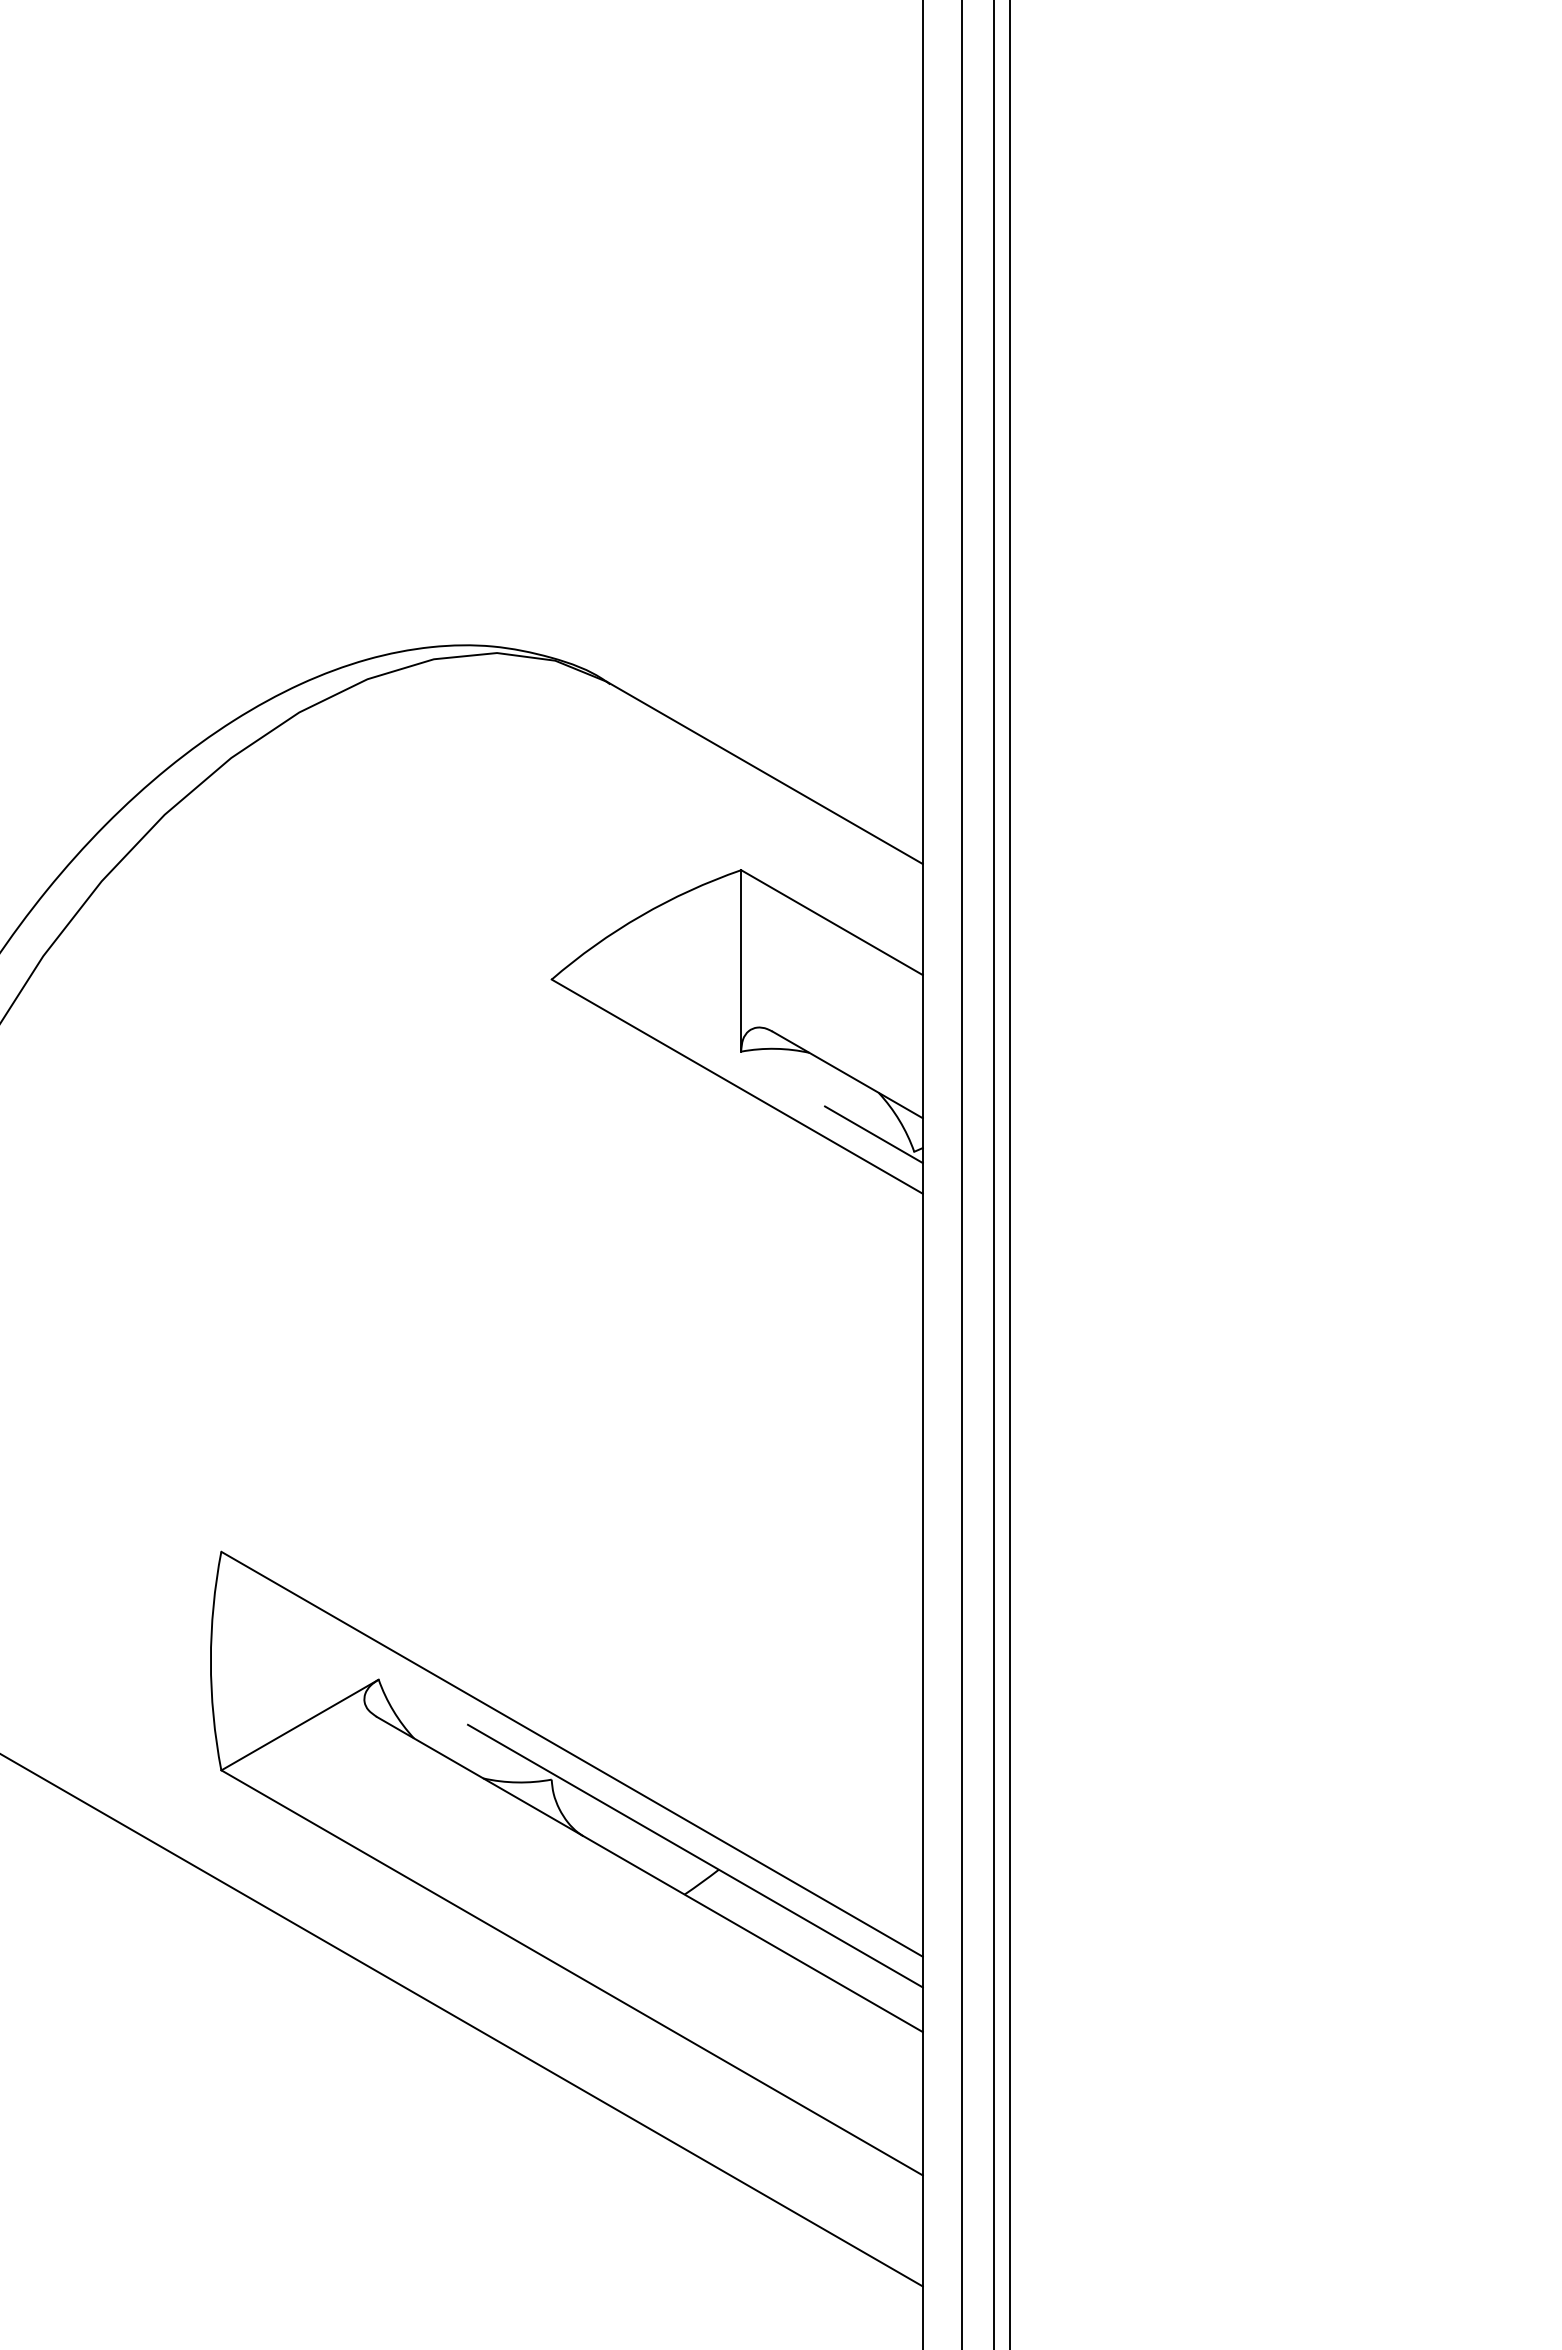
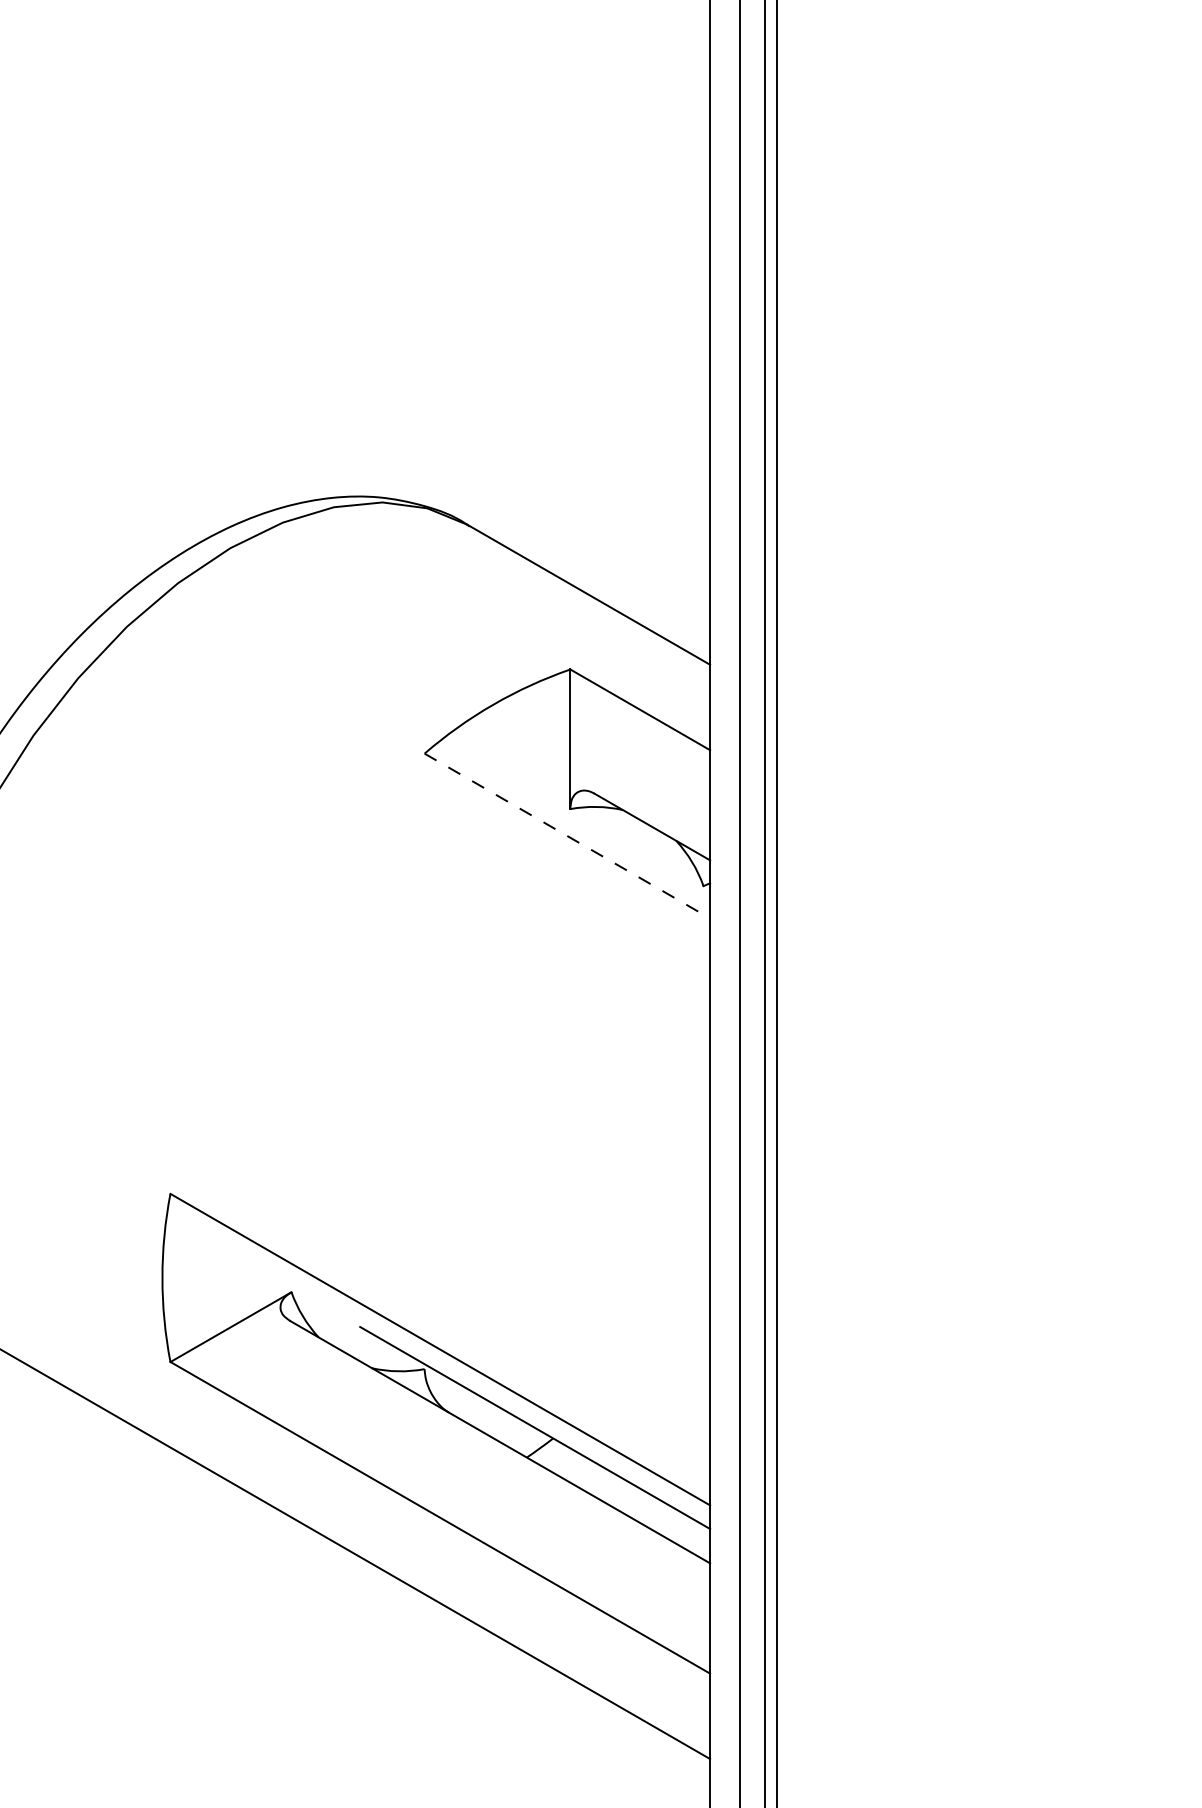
line: (737, 1086) -> (567, 835), solid -> dashed
line: (873, 1134) -> (672, 872), removed

